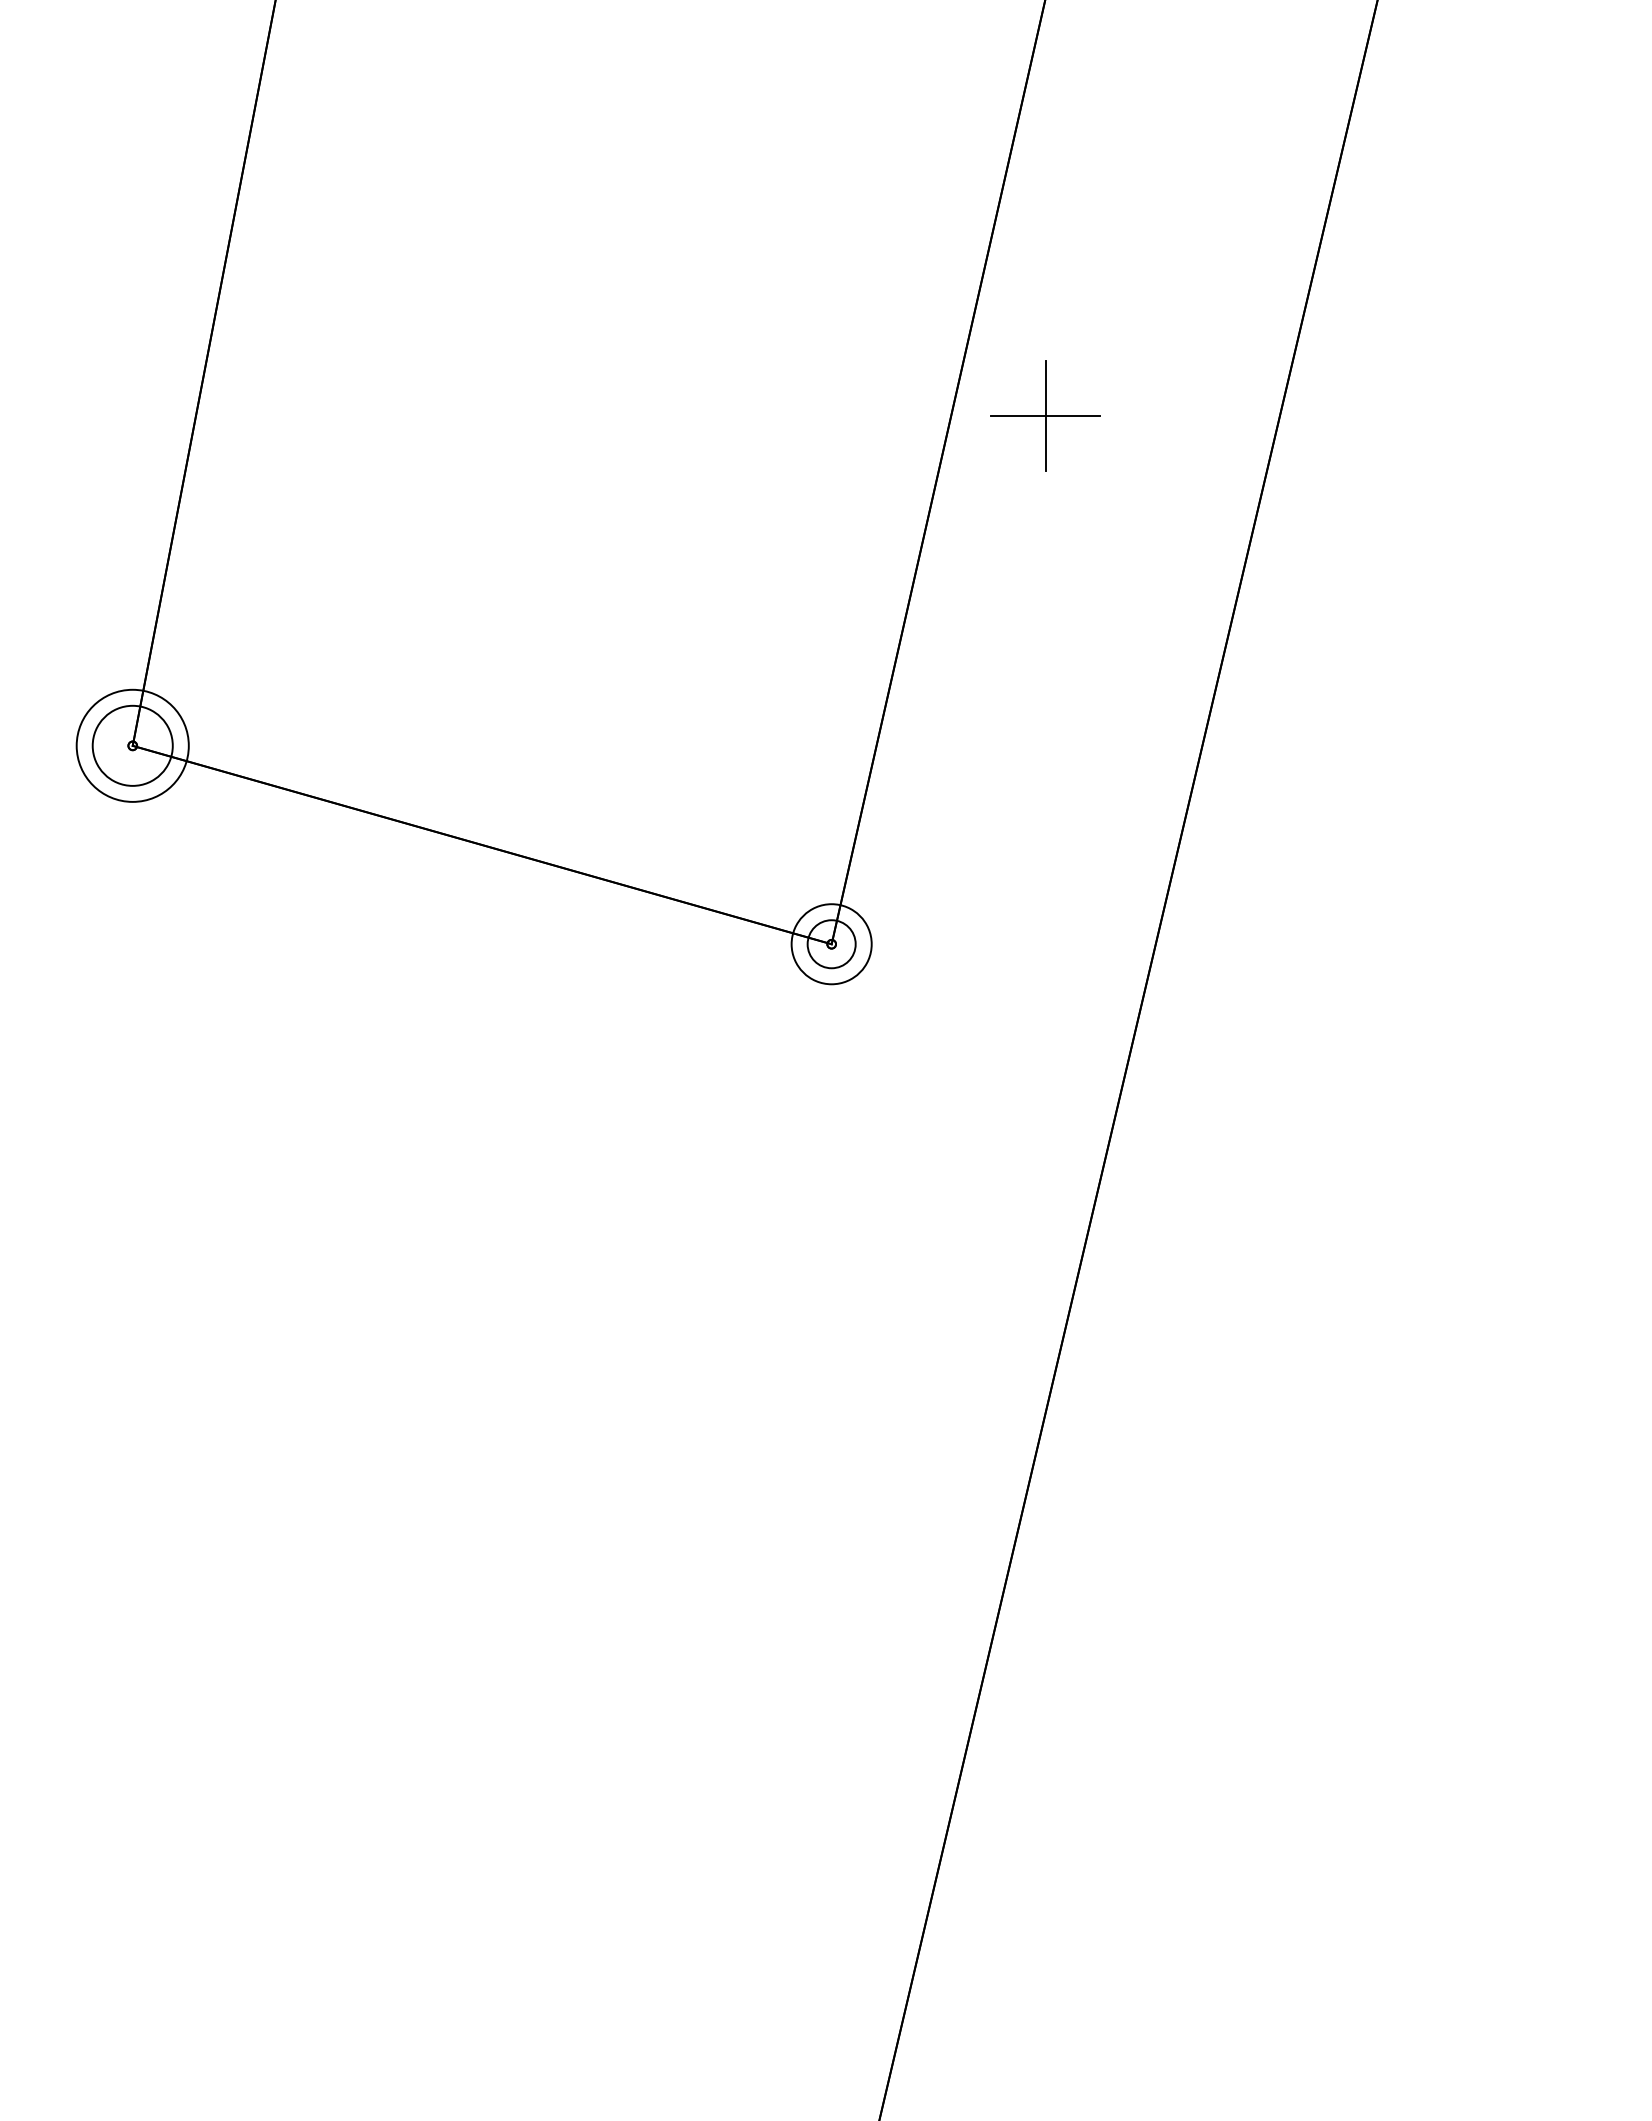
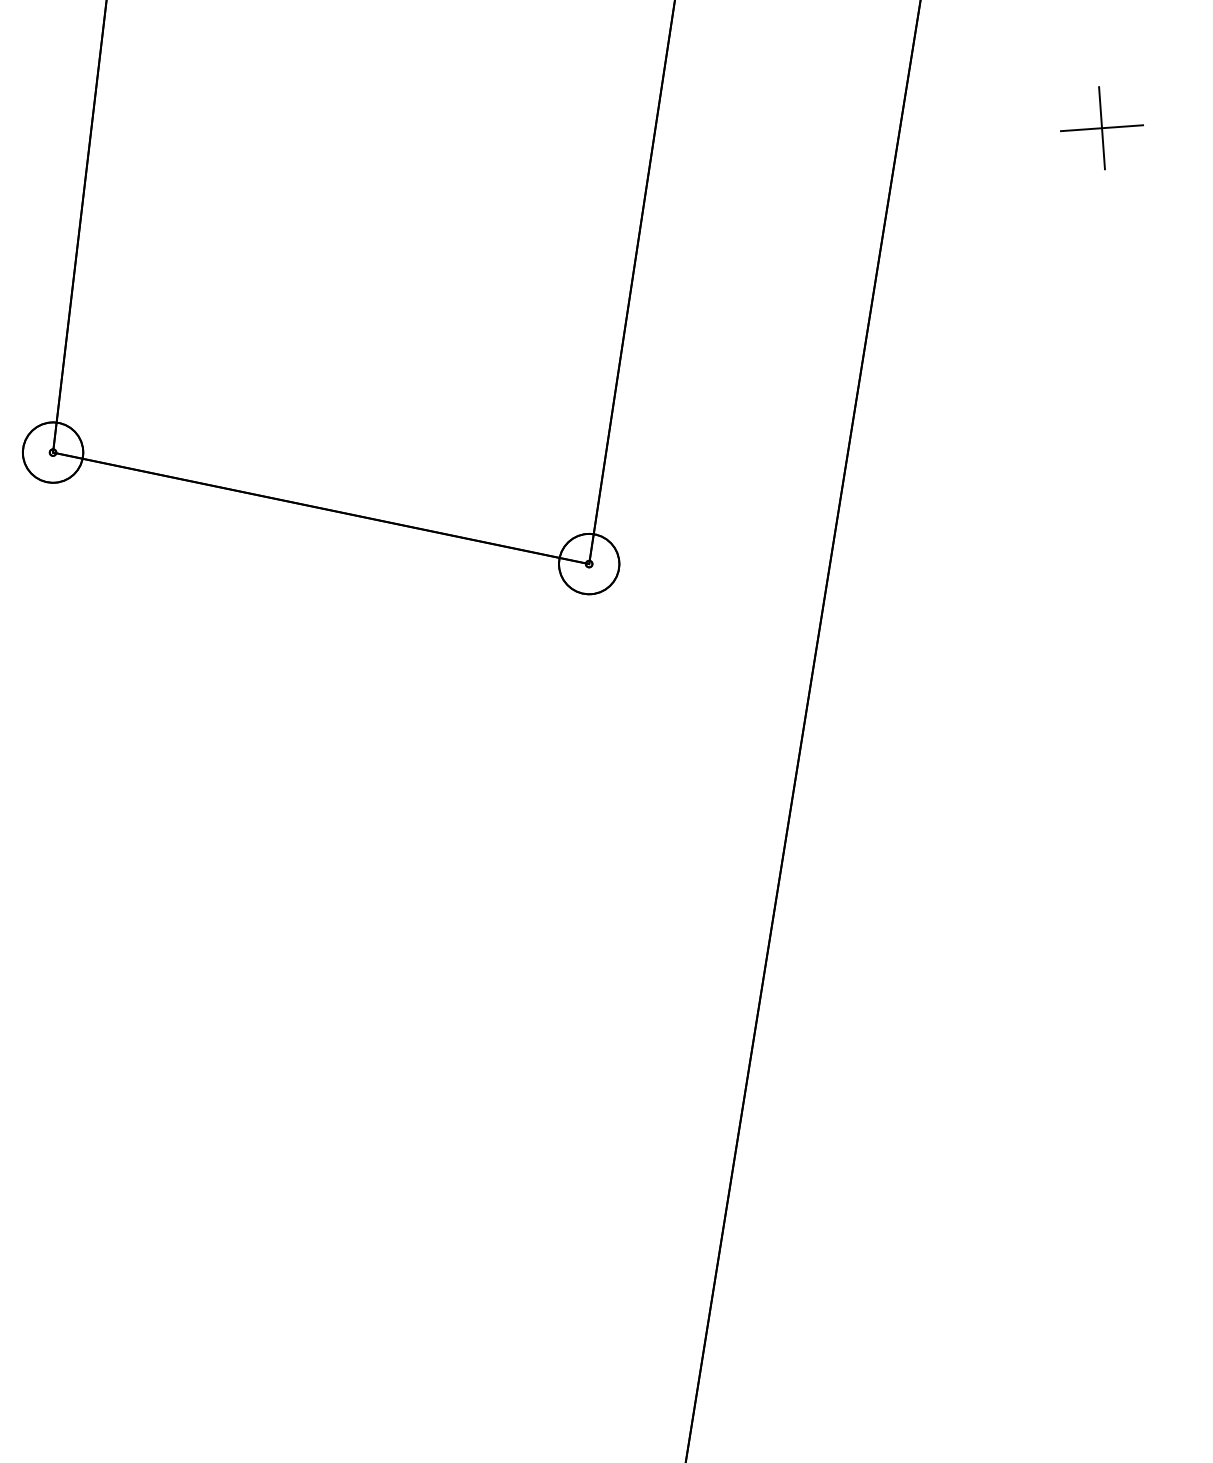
part: (1045, 415) -> (1101, 127), moved
circle: (132, 745) -> (52, 452), size x0.71
circle: (831, 944) -> (589, 564), size x1.67

